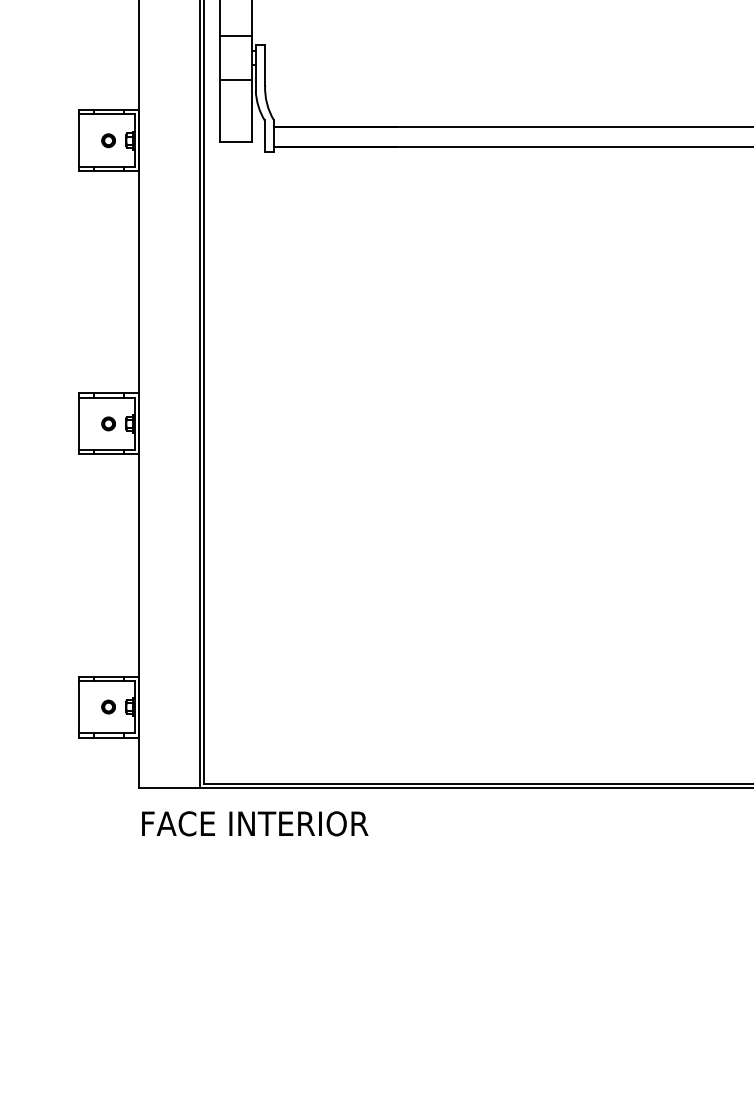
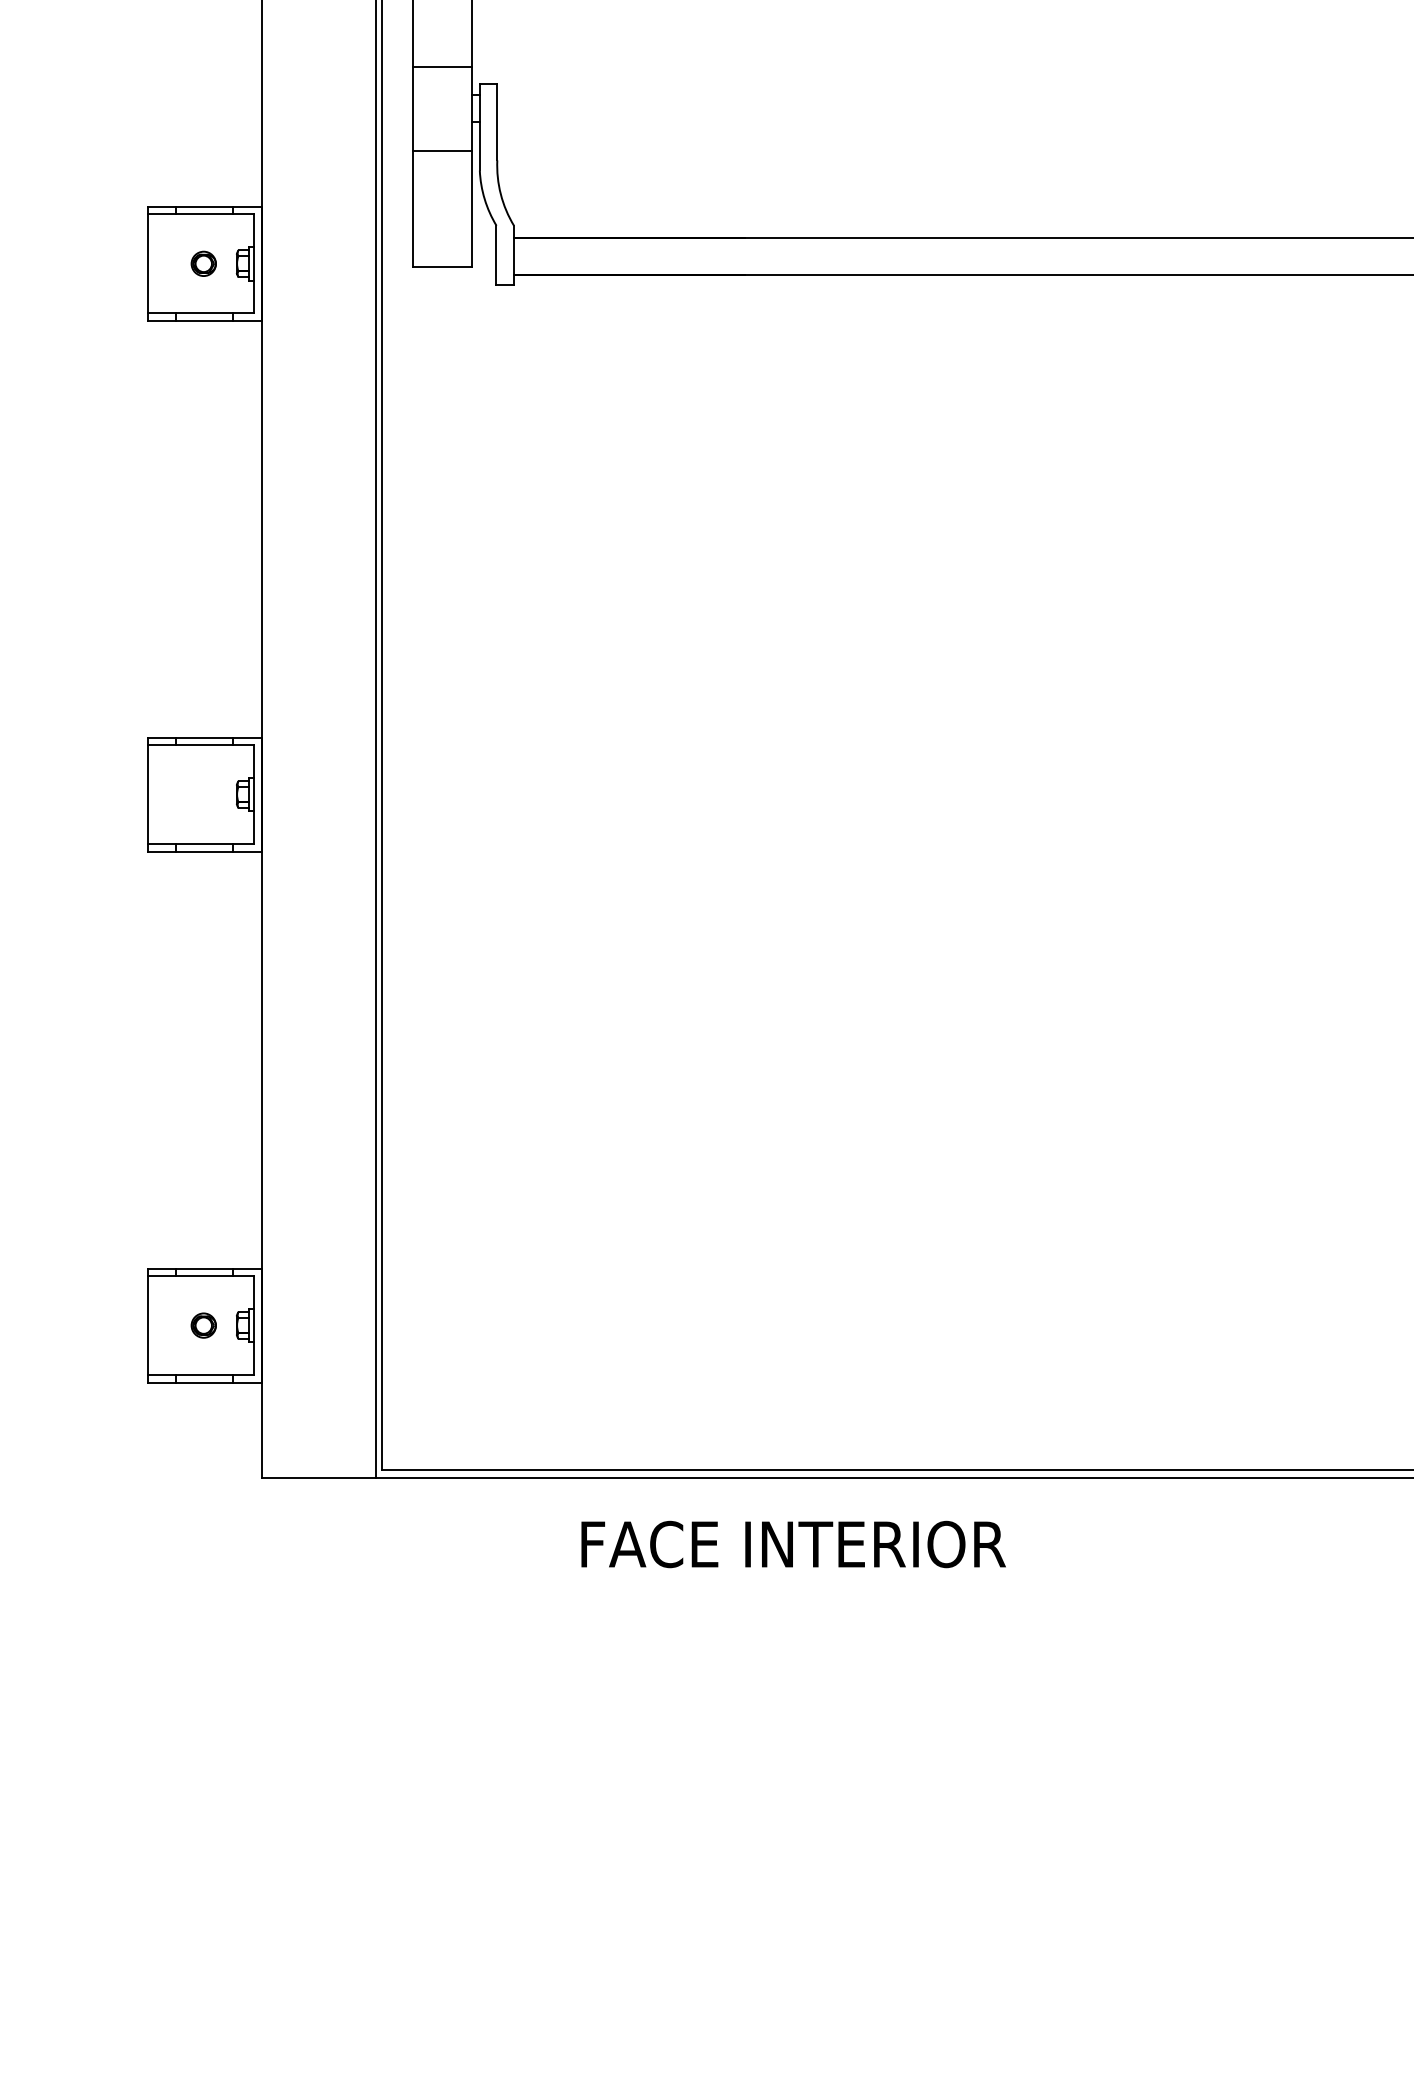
part: (108, 423) -> (203, 793), removed
text: (255, 823) -> (794, 1543), moved

